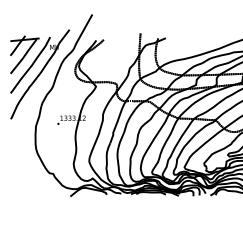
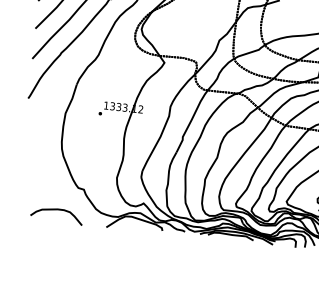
curve: (37, 189) -> (57, 210), added

